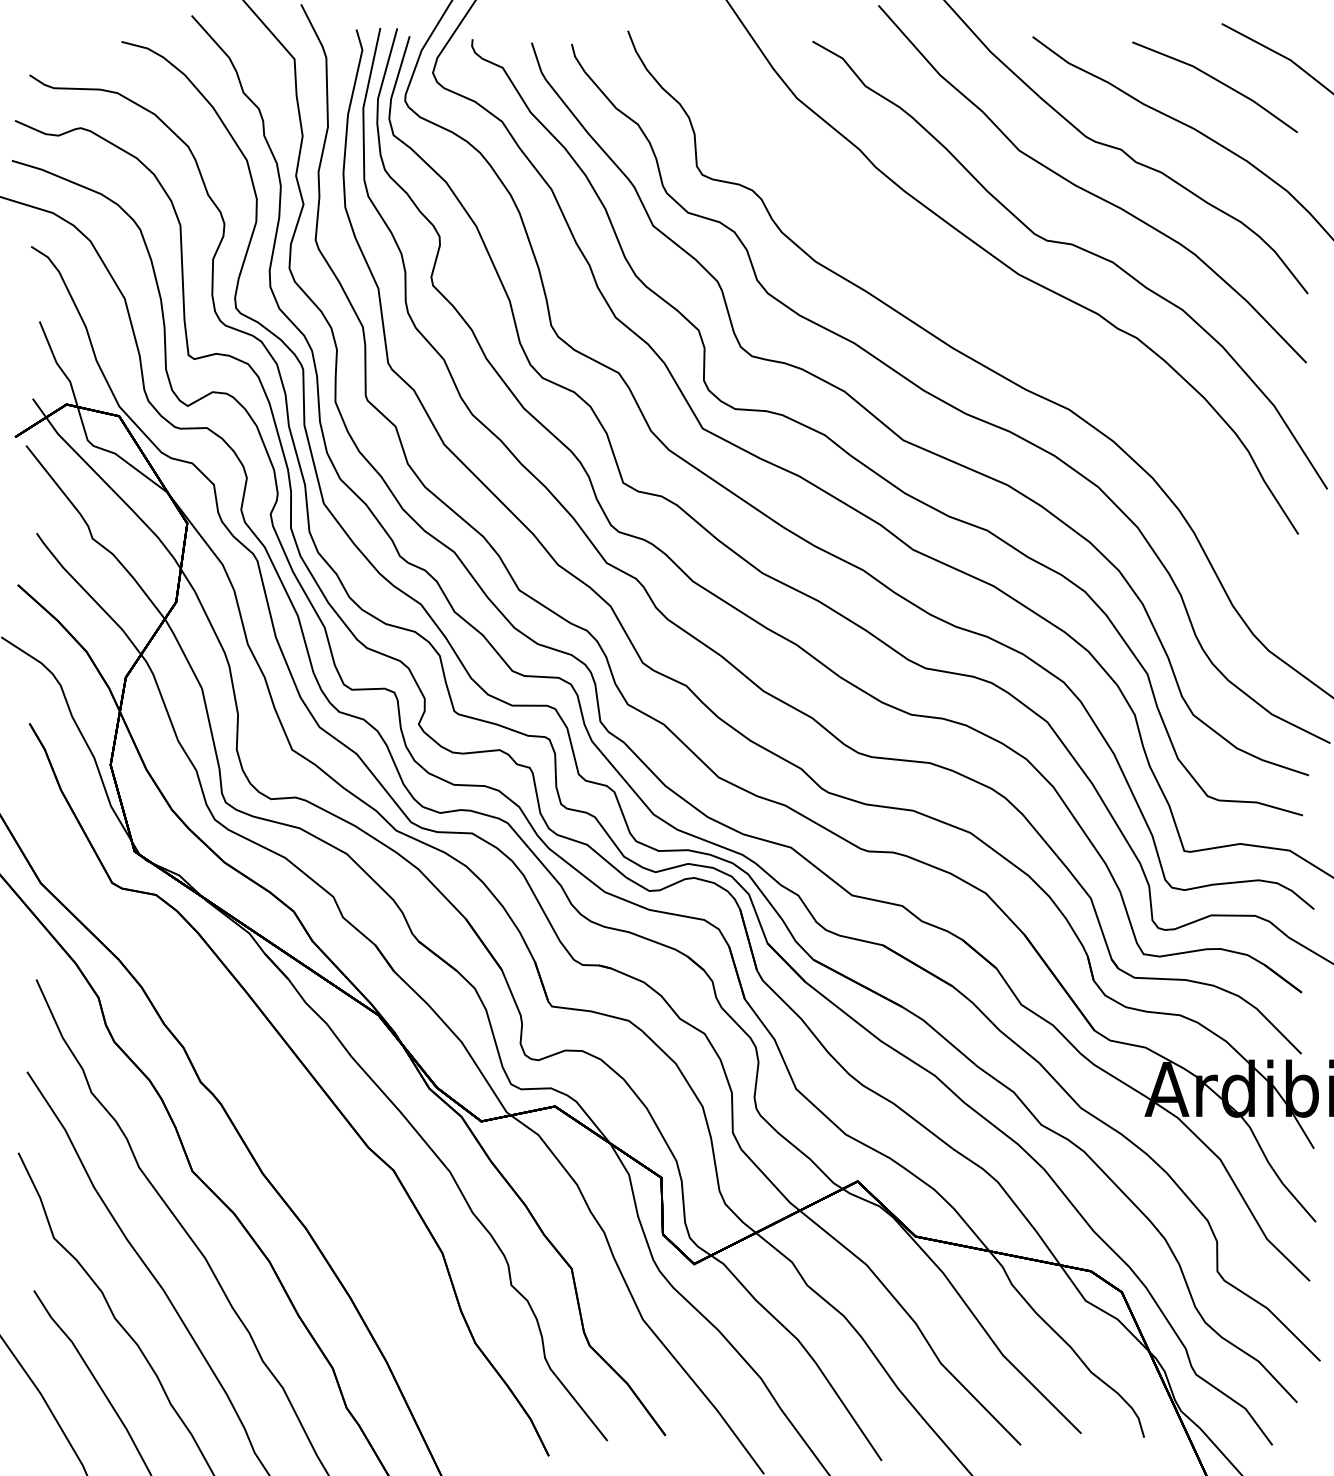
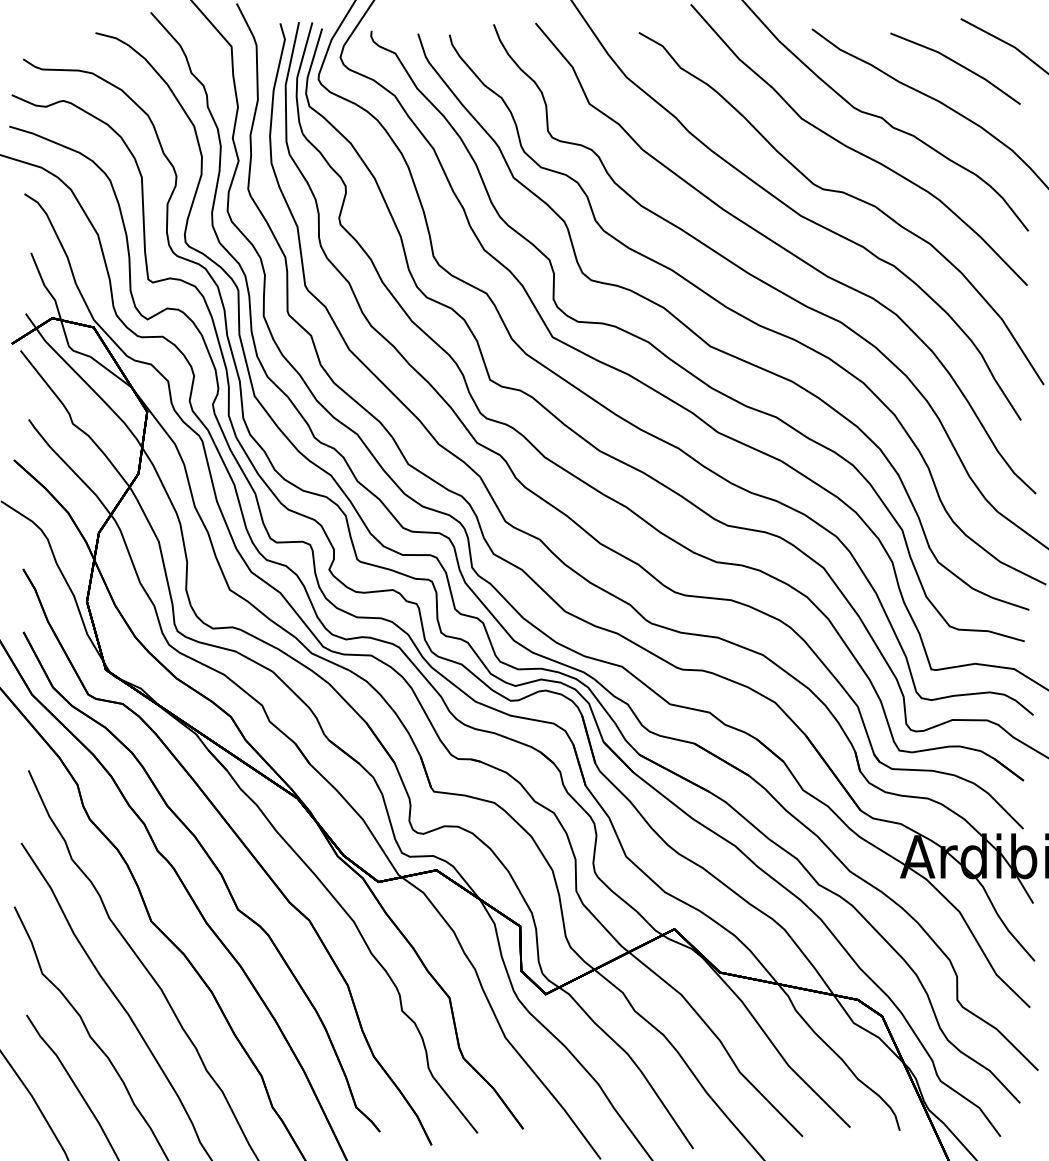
curve: (1003, 322) -> (789, 253), added
part: (276, 1108) -> (217, 871), added

